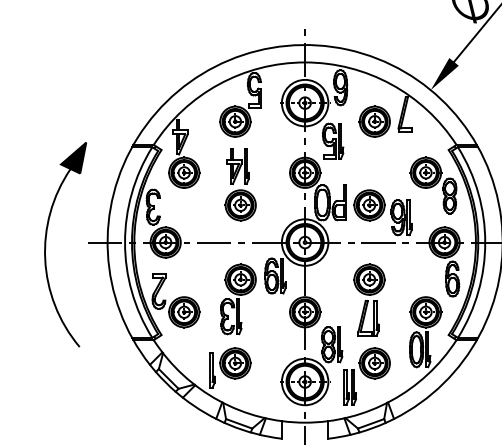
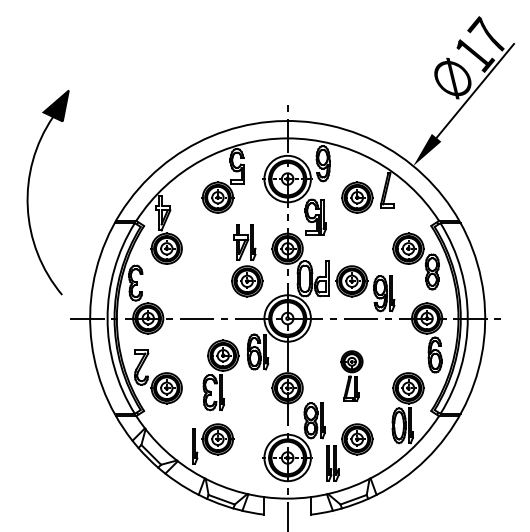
part: (240, 184) -> (247, 260), moved
part: (46, 238) -> (29, 186), moved
part: (368, 299) -> (351, 375), size x0.7

